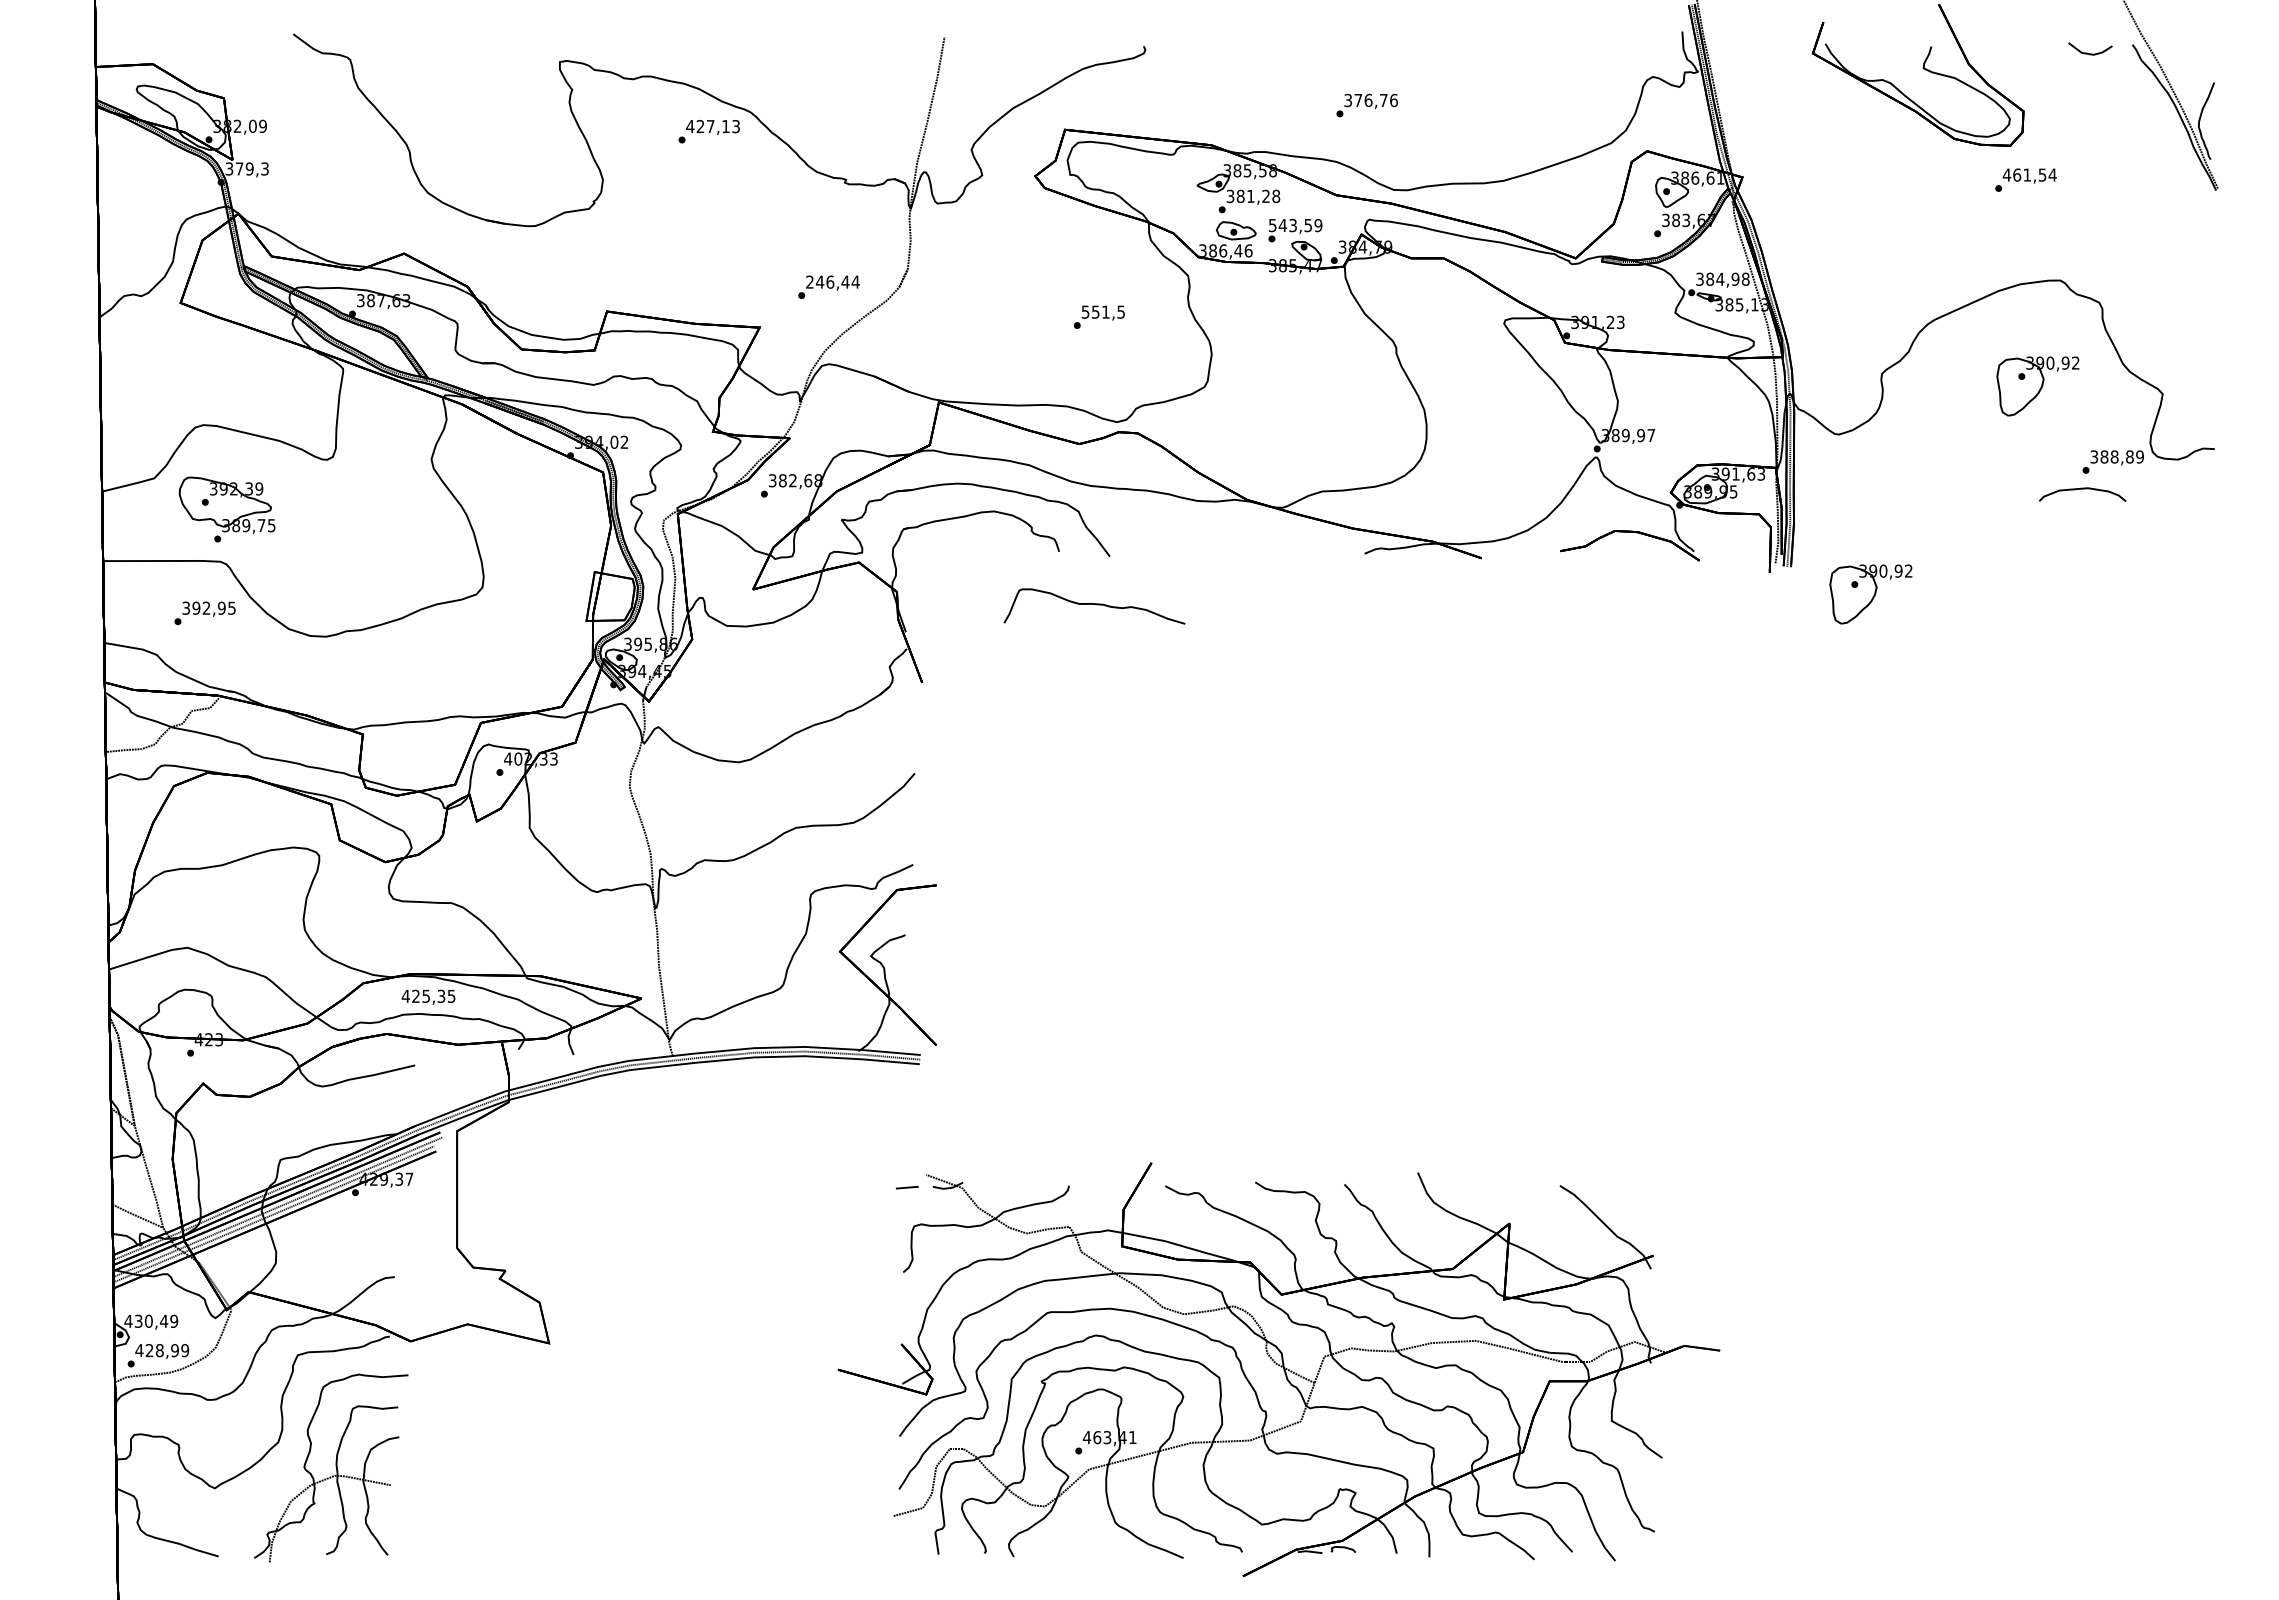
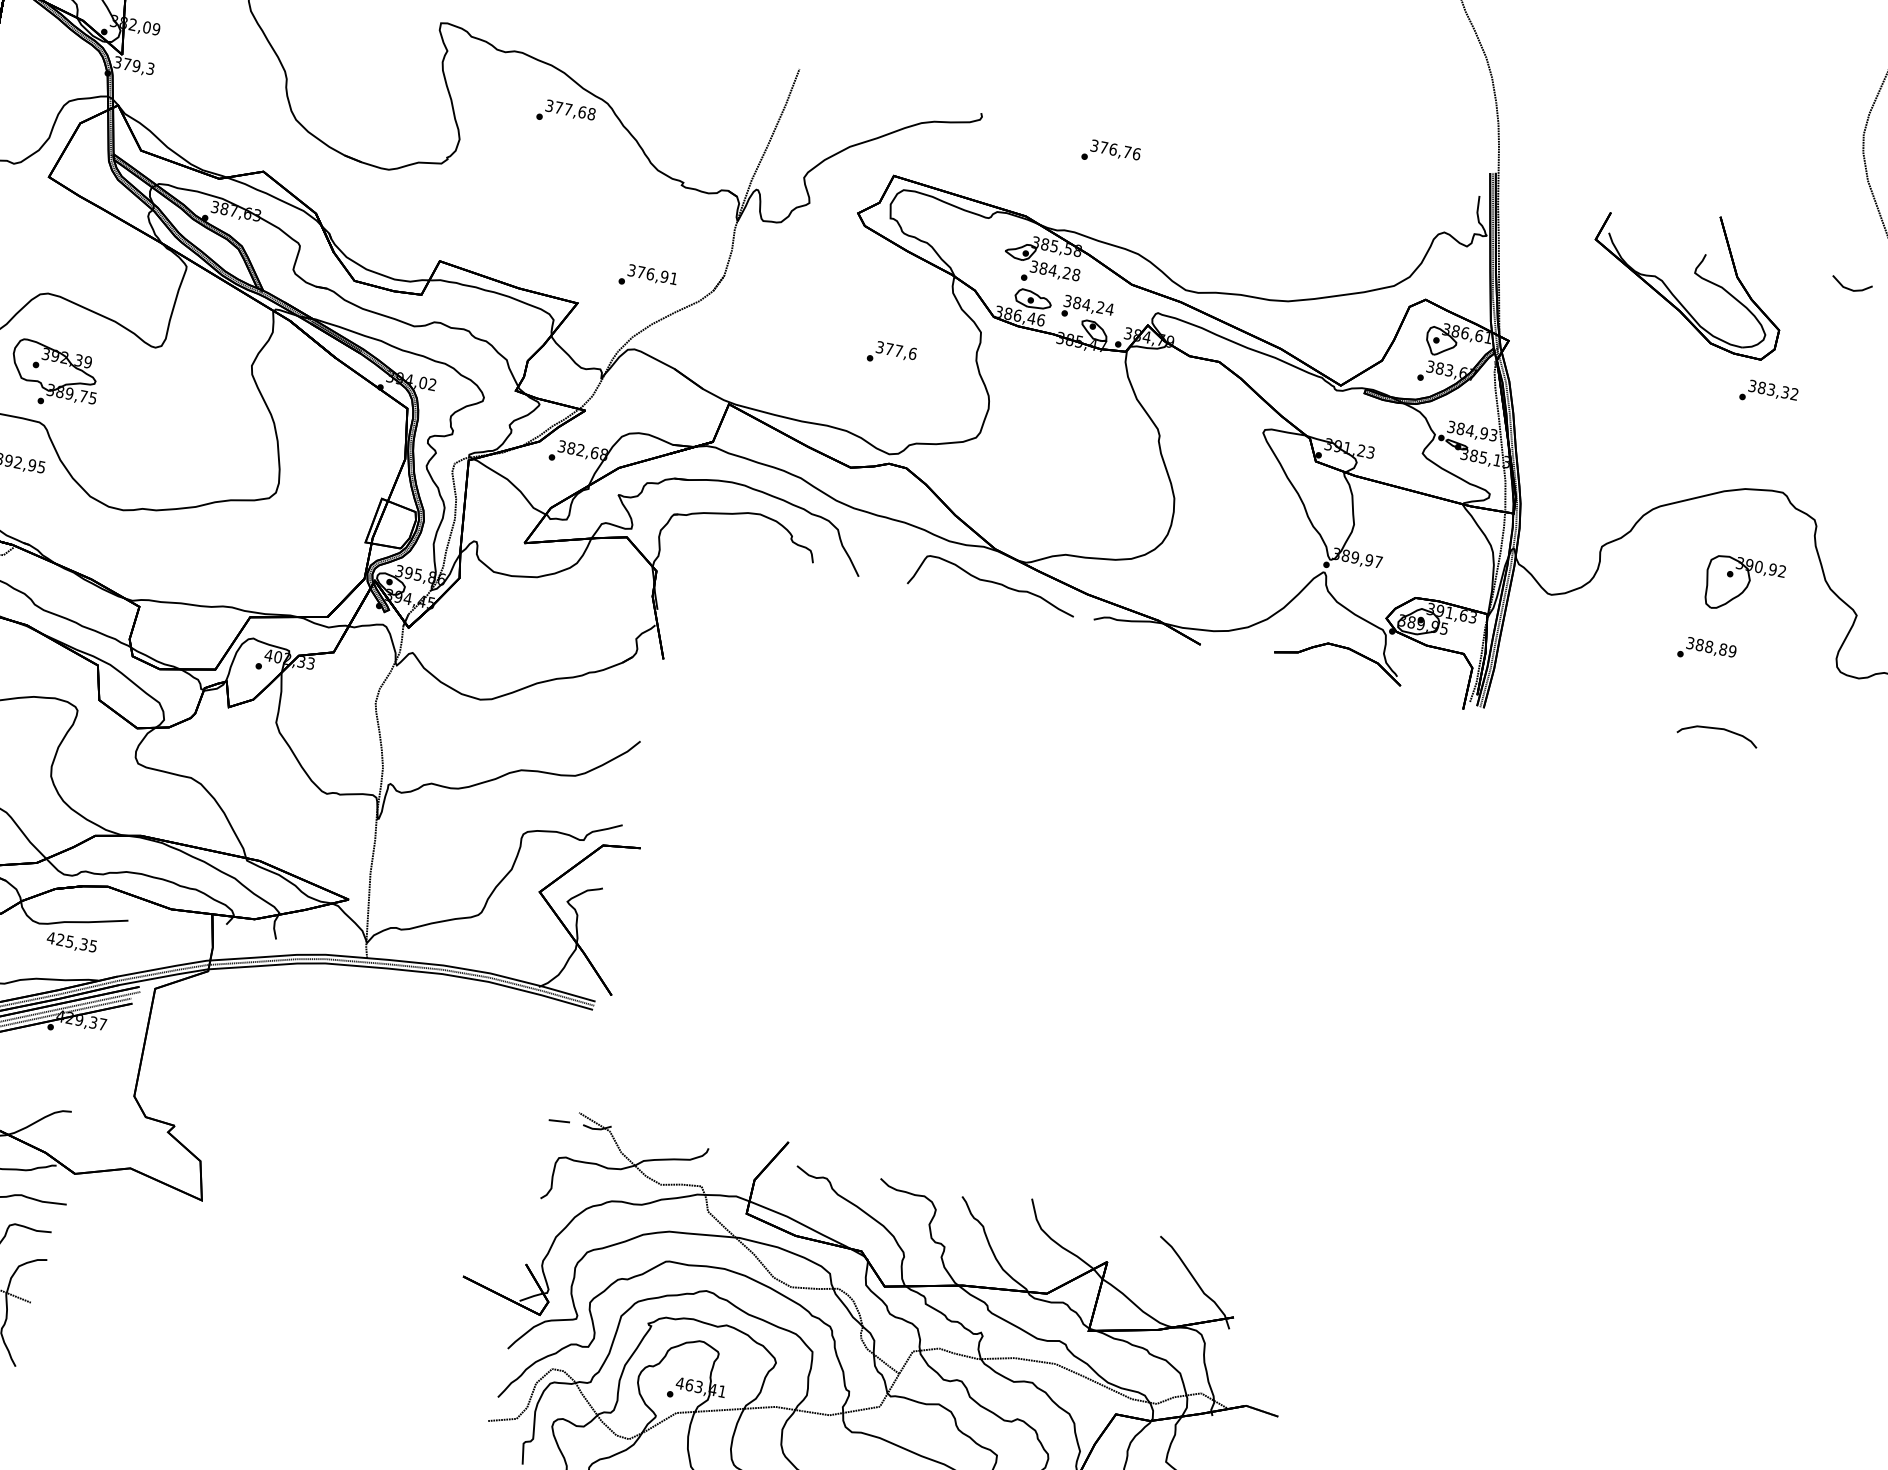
text: (1366, 105) -> (1110, 153), moved
text: (713, 126) -> (570, 110), 427,13 -> 377,68
text: (2029, 174) -> (1773, 389), 461,54 -> 383,32
text: (1250, 196) -> (1052, 270), 381,28 -> 384,28
text: (1295, 225) -> (1088, 305), 543,59 -> 384,24
text: (1745, 278) -> (1493, 434), 384,98 -> 384,93
text: (832, 281) -> (652, 273), 246,44 -> 376,91
text: (1103, 311) -> (896, 350), 551,5 -> 377,6
text: (2112, 461) -> (1706, 650), moved
curve: (2082, 489) -> (1718, 729), moved
part: (1870, 594) -> (1551, 747), removed
curve: (1095, 605) -> (994, 583), moved
text: (428, 996) -> (71, 942), moved

